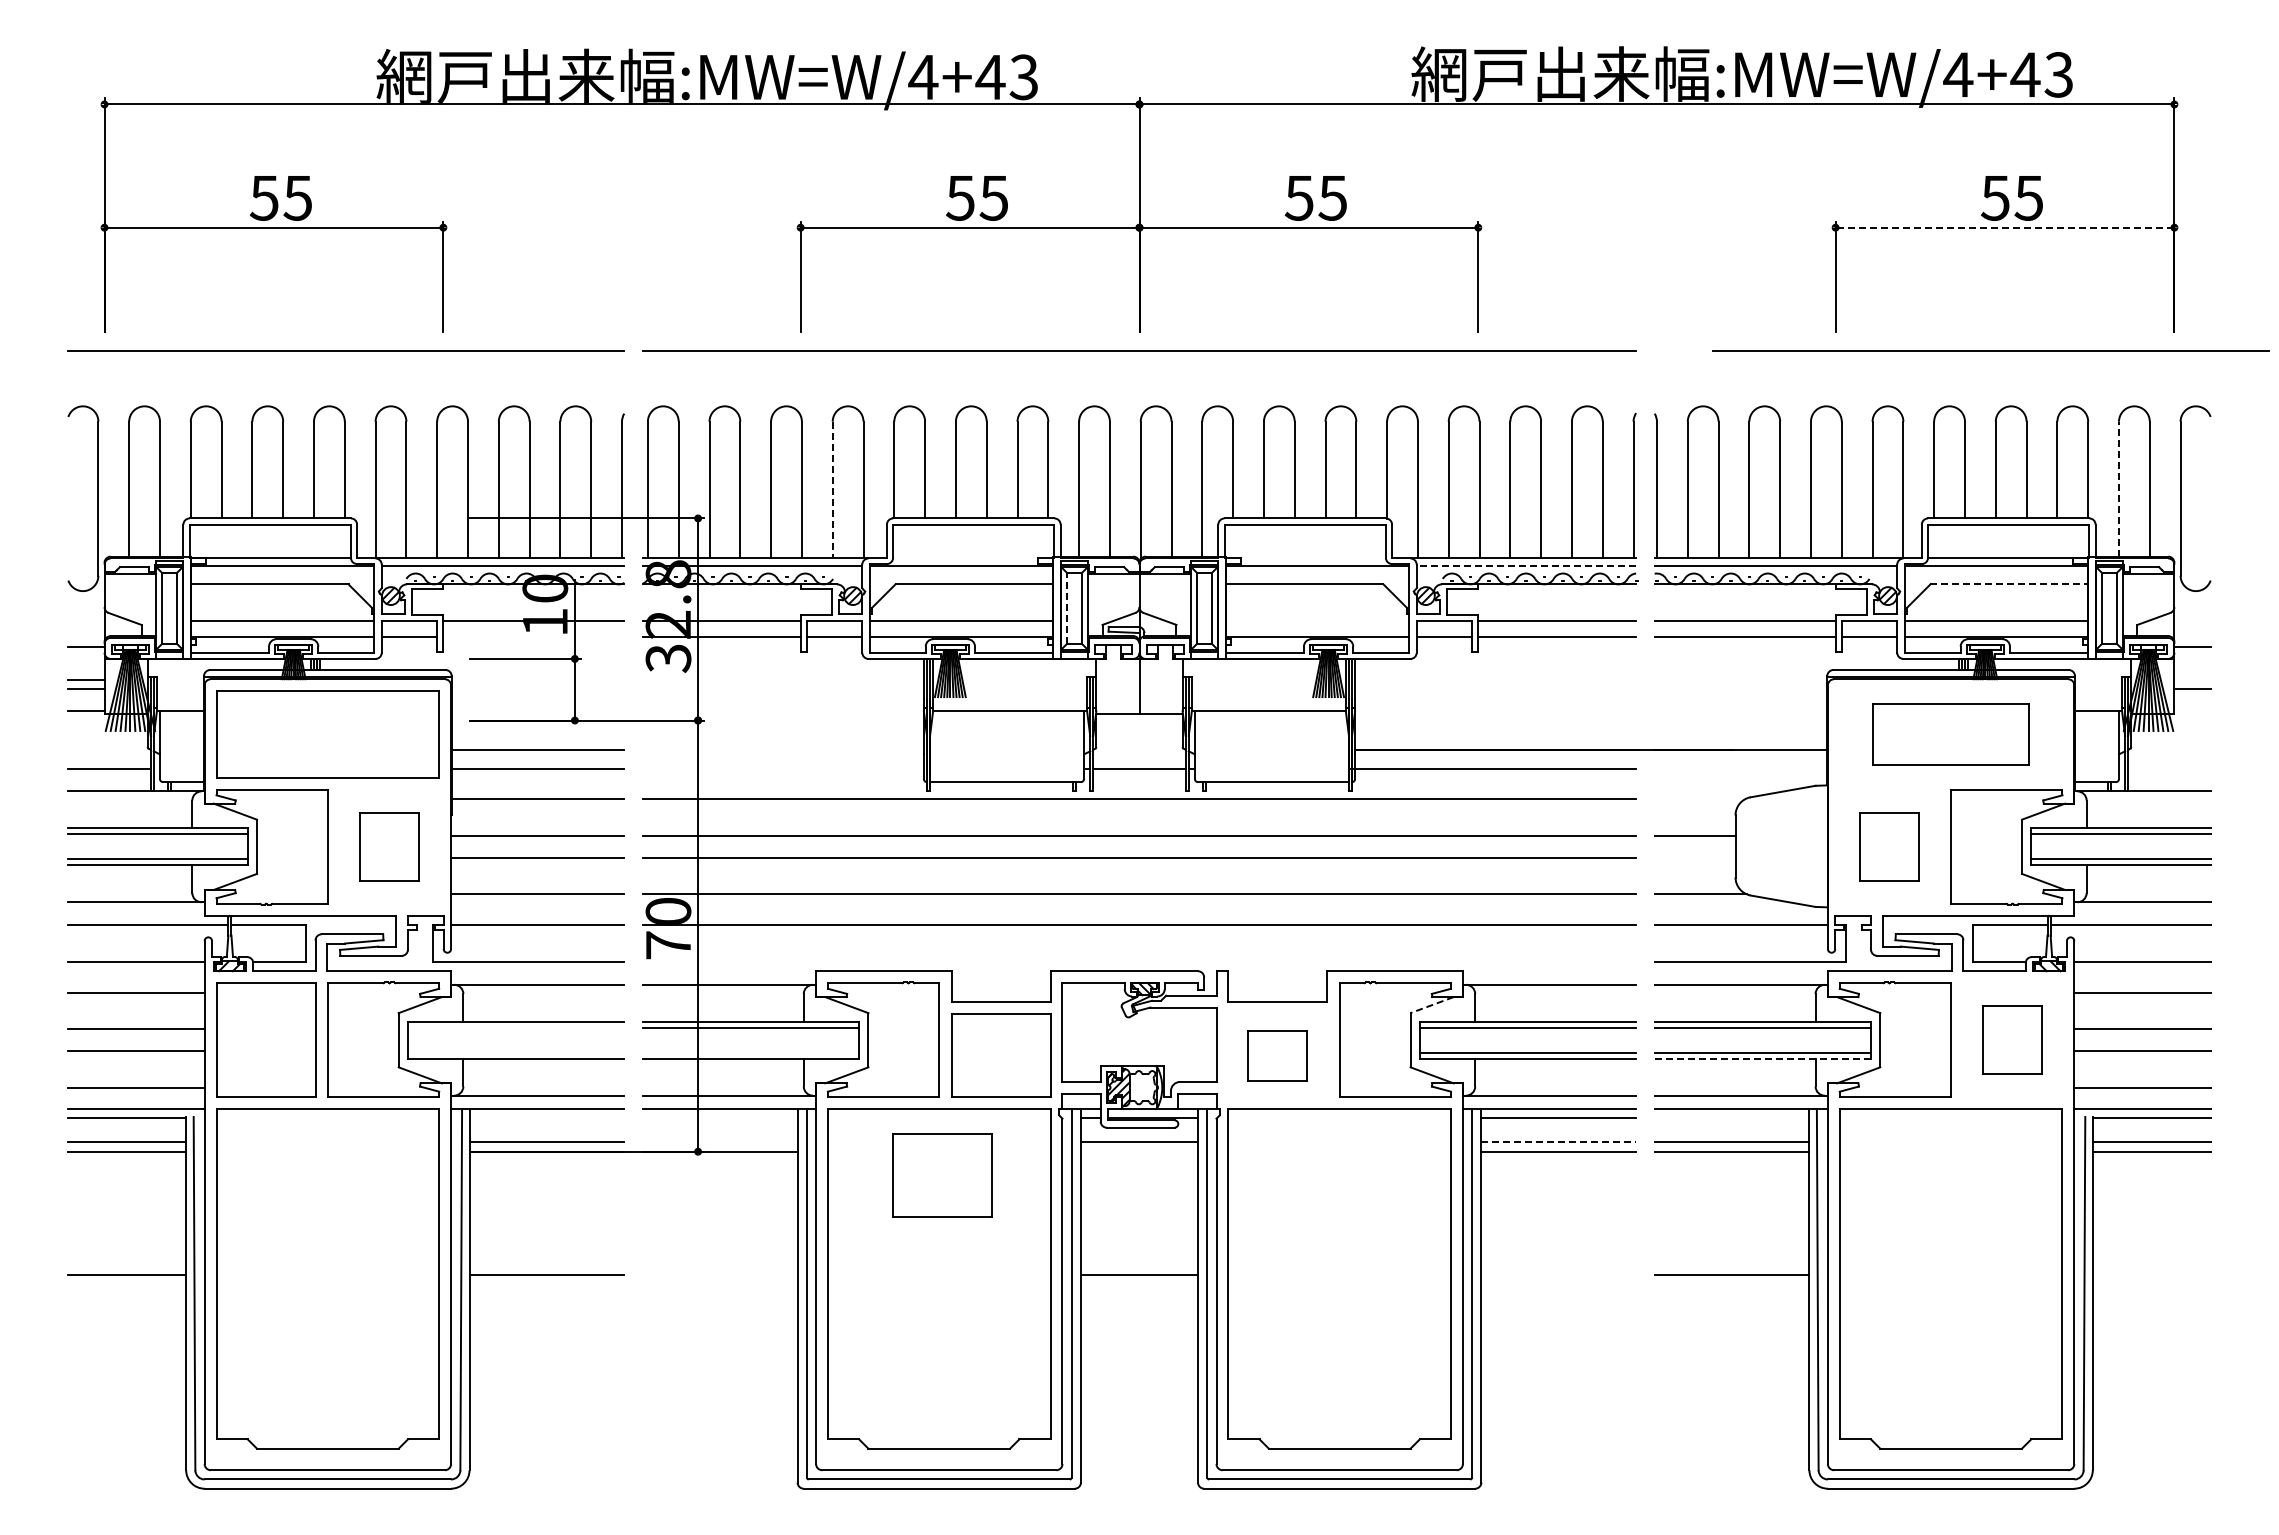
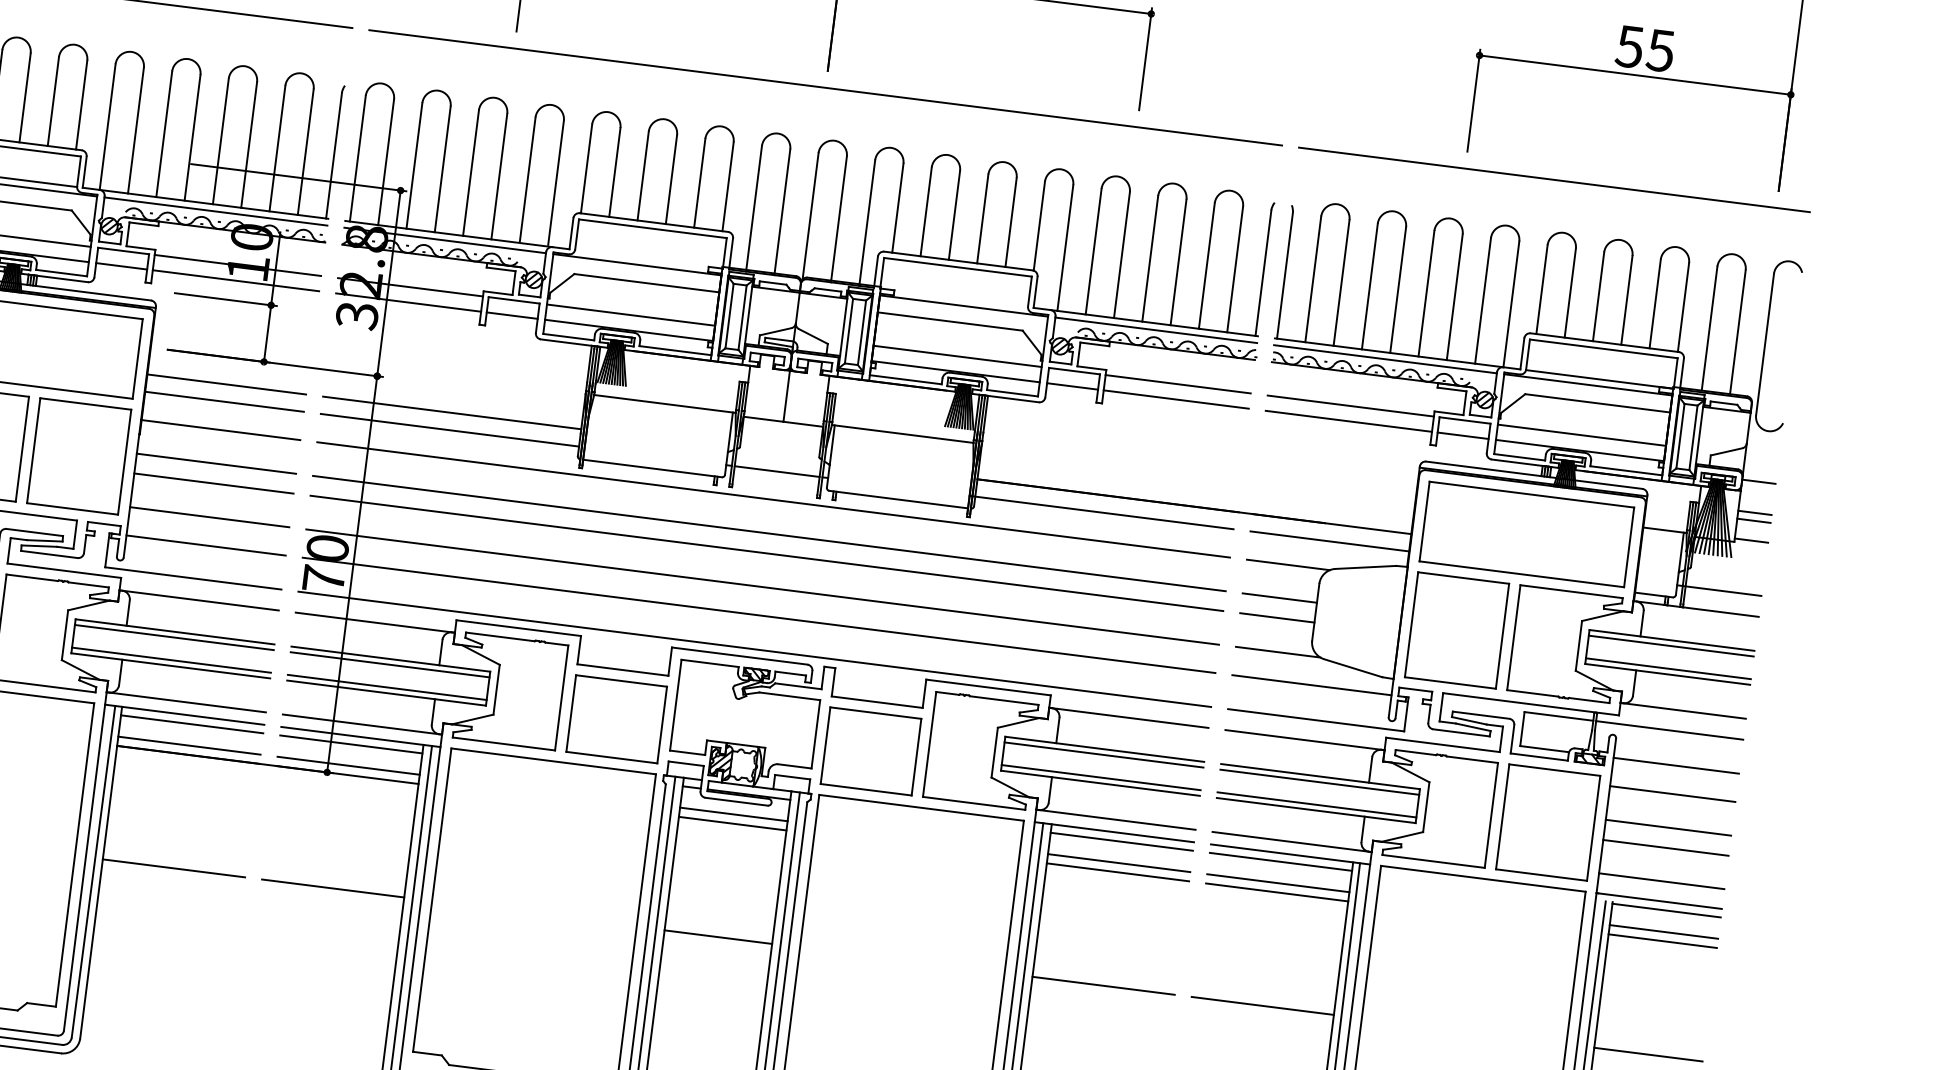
line: (2004, 227) -> (1634, 74), dashed -> solid
line: (1990, 350) -> (1554, 179), moved
line: (2118, 488) -> (1709, 327), dashed -> solid
line: (832, 489) -> (527, 179), dashed -> solid
line: (1526, 565) -> (1156, 329), dashed -> solid
line: (2009, 584) -> (1597, 403), dashed -> solid
line: (1067, 607) -> (729, 315), dashed -> solid
line: (1316, 620) -> (957, 356), added
line: (533, 637) -> (235, 280), added
line: (2192, 680) -> (1754, 512), added
line: (2192, 710) -> (1751, 540), added
part: (1950, 734) -> (1526, 534), size x1.43
line: (782, 749) -> (451, 412), added
line: (782, 768) -> (449, 430), added
line: (1740, 768) -> (1329, 541), added
line: (2164, 768) -> (1718, 590), added
line: (1699, 799) -> (1288, 565), added
part: (389, 846) -> (79, 456), size x1.67
part: (1889, 846) -> (1457, 630), size x1.67
line: (1694, 857) -> (1276, 617), added
line: (1139, 962) -> (754, 649), added
line: (1431, 1005) -> (1017, 723), dashed -> solid
line: (515, 1027) -> (173, 637), added
part: (2012, 1039) -> (1547, 821), size x1.67
line: (515, 1052) -> (170, 660), added
line: (750, 1052) -> (386, 687), added
part: (1277, 1055) -> (870, 751), size x1.67
line: (1763, 1058) -> (1316, 810), dashed -> solid
line: (546, 1118) -> (191, 724), added
line: (719, 1118) -> (350, 744), added
line: (1731, 1118) -> (1280, 861), added
line: (719, 1141) -> (348, 765), added
line: (1559, 1141) -> (1119, 863), dashed -> solid
line: (1139, 1151) -> (732, 823), added
part: (942, 1175) -> (548, 822), removed
line: (719, 1275) -> (332, 888), added
line: (1558, 1275) -> (1103, 986), added
line: (2151, 1275) -> (1648, 1054), added

